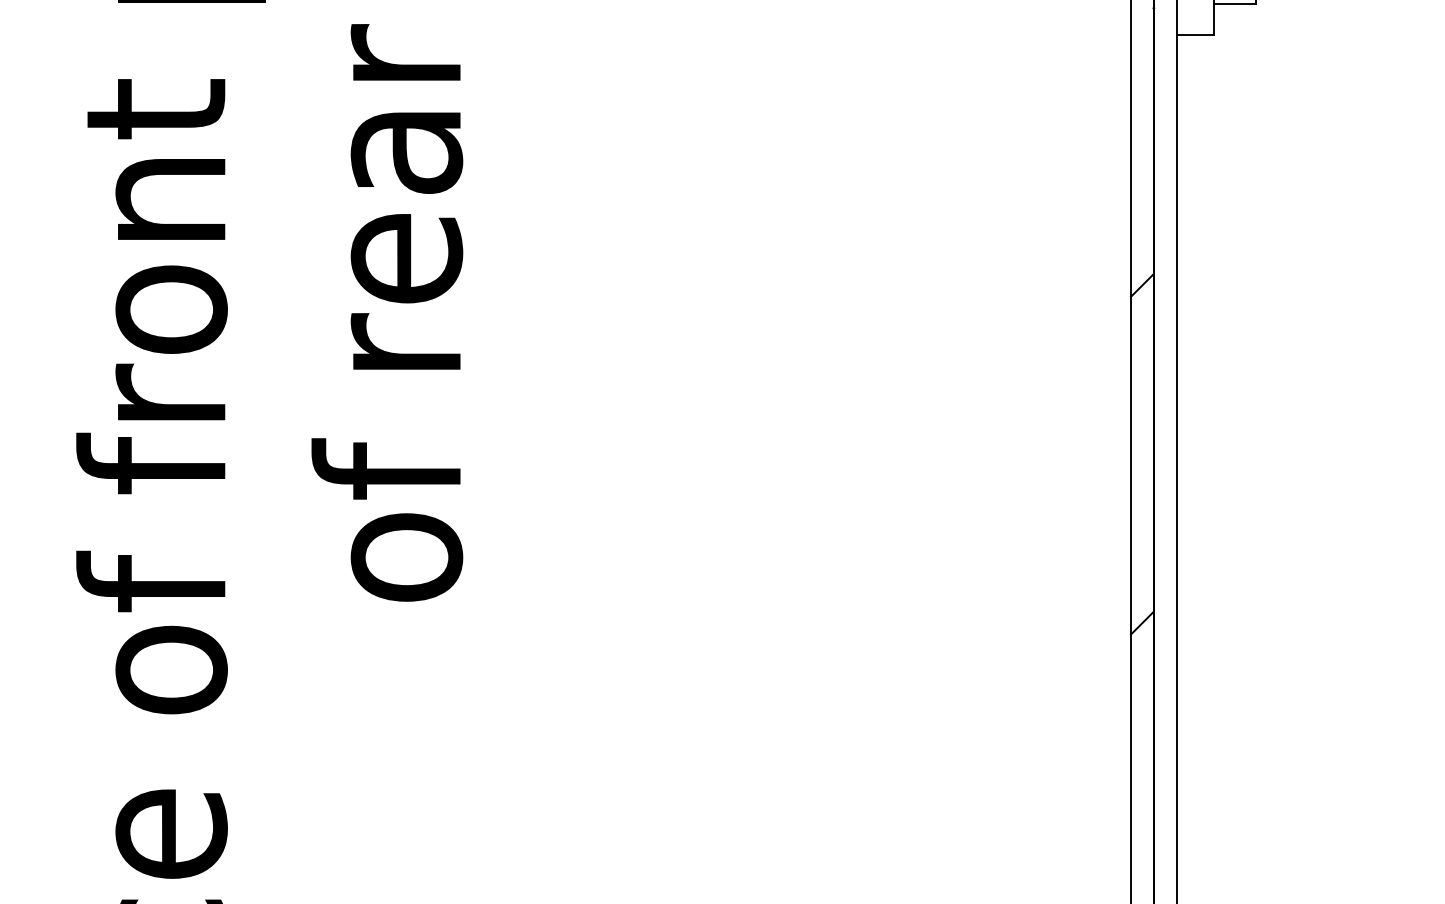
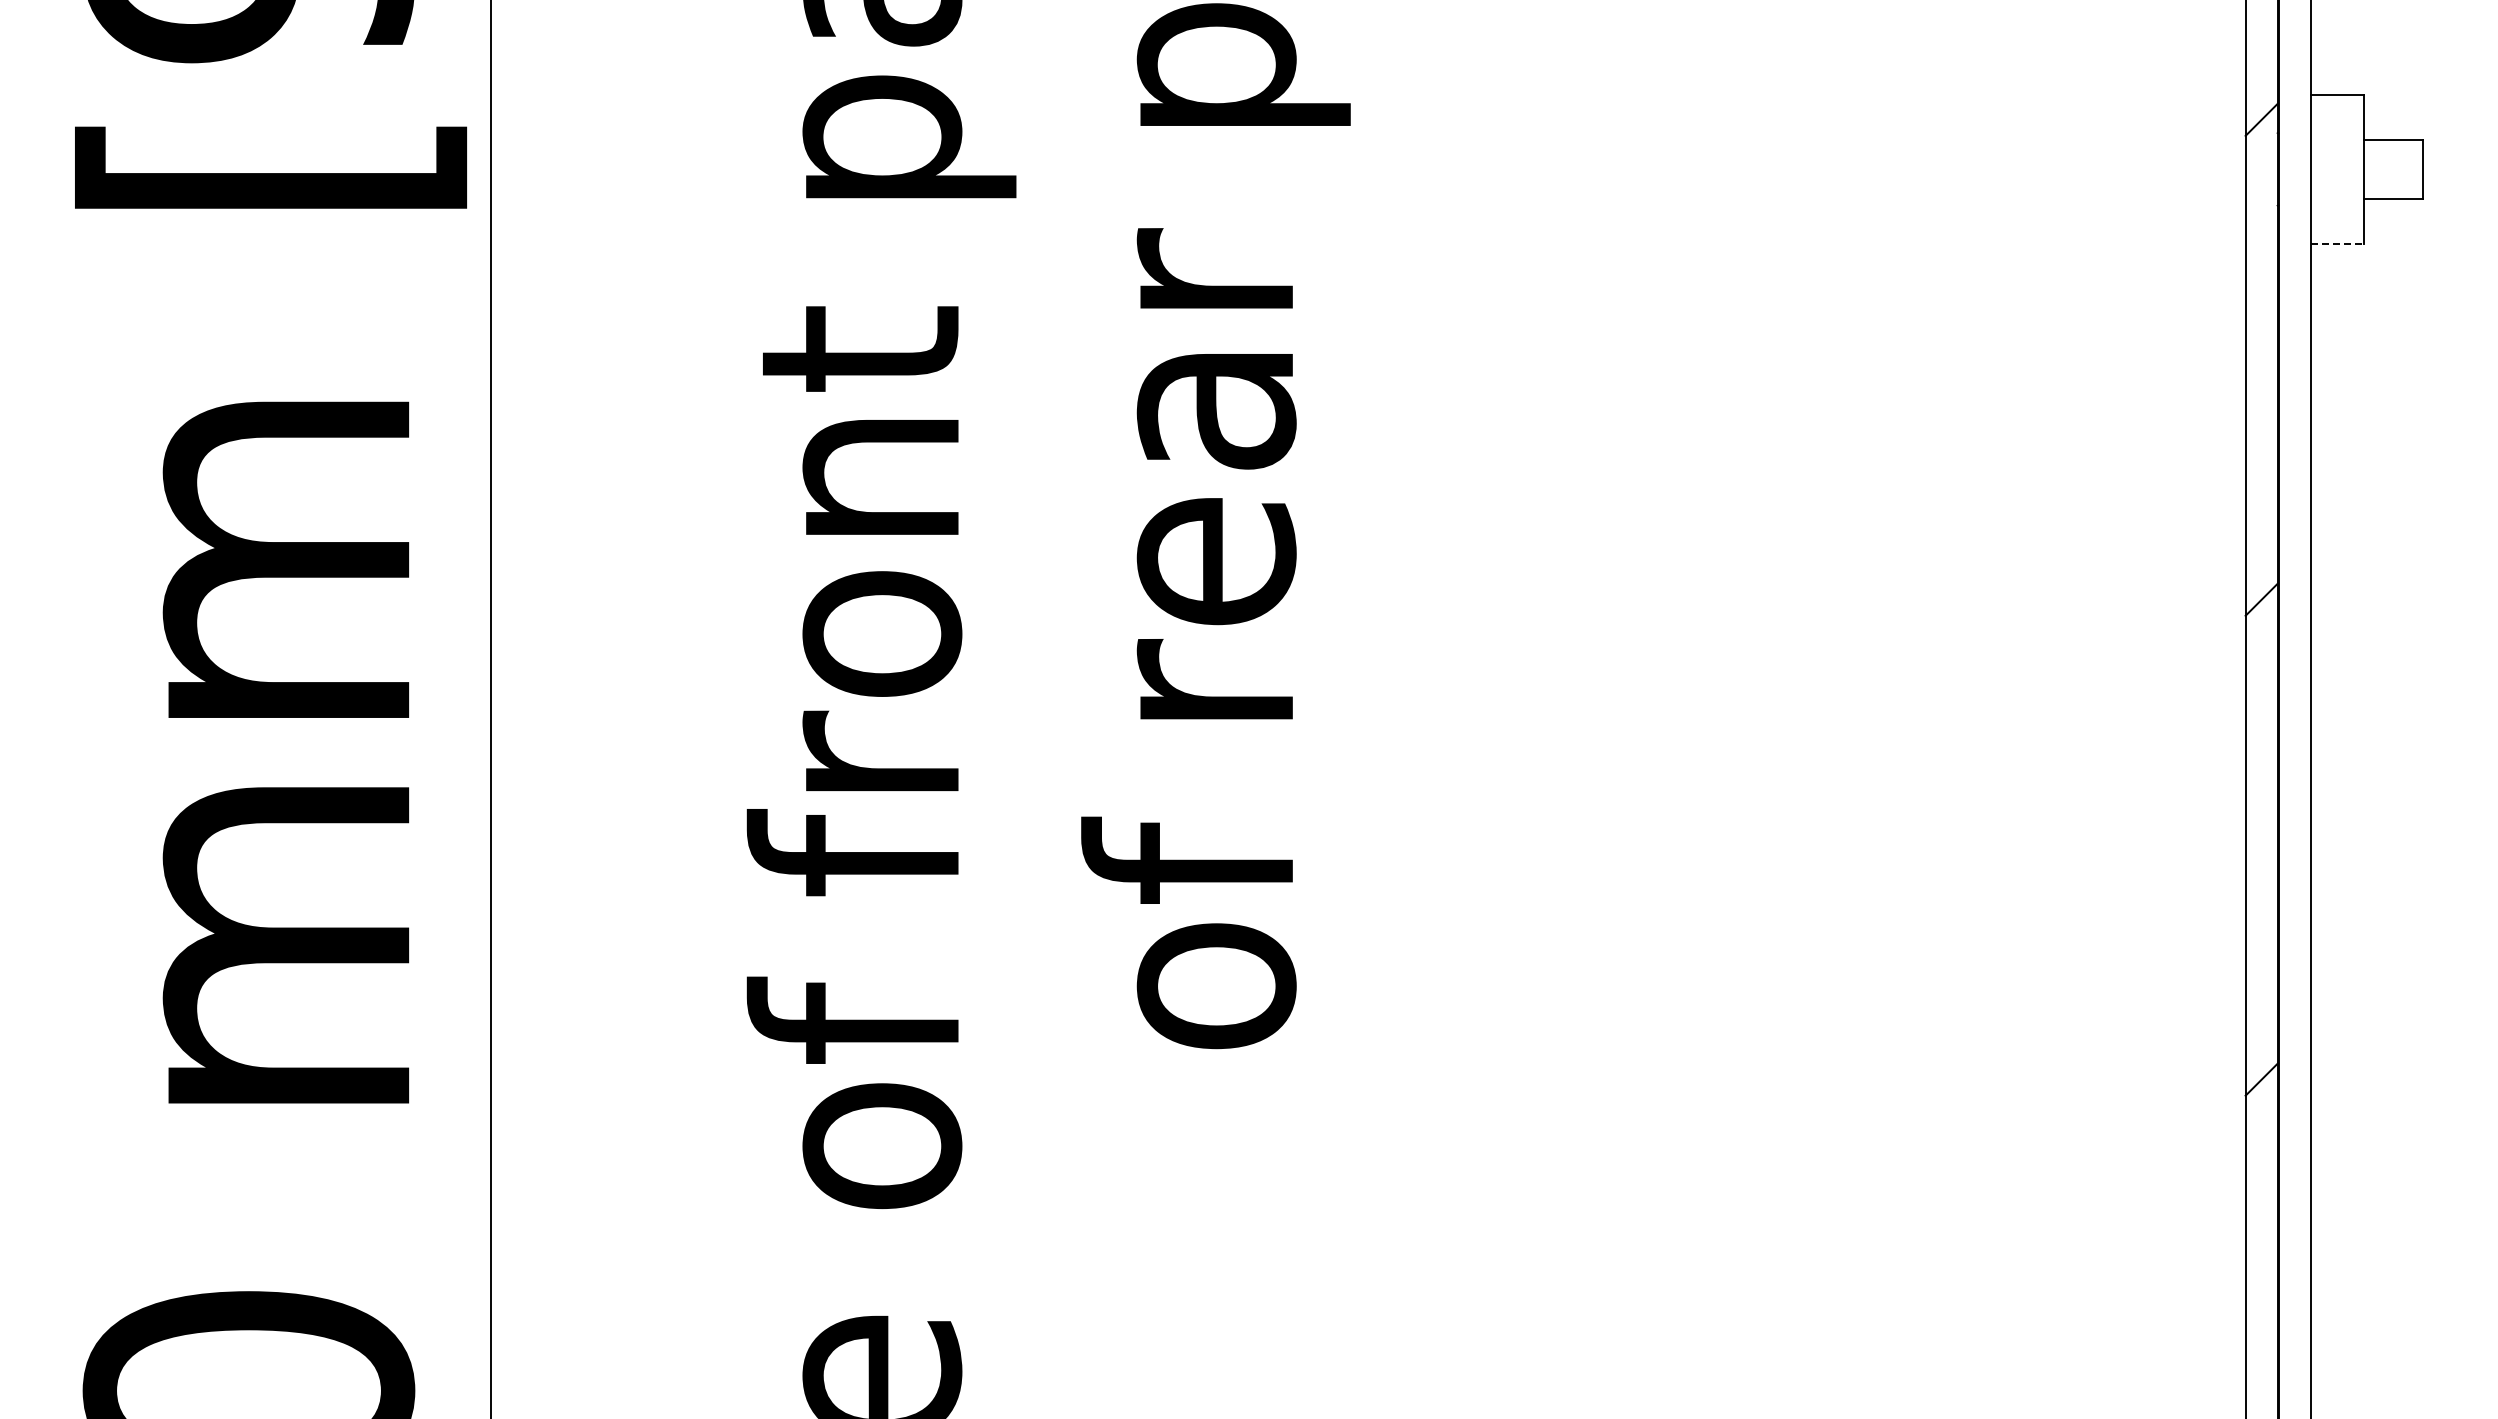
line: (1195, 34) -> (2337, 243), solid -> dashed

